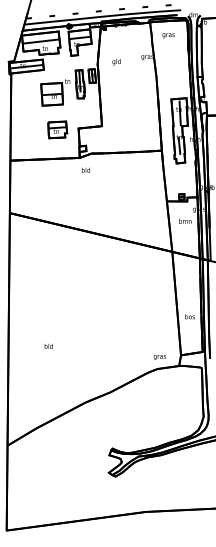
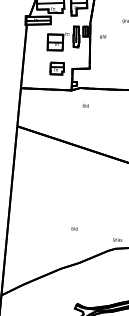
text: (116, 62) -> (102, 37), moved
text: (85, 169) -> (85, 105), moved
text: (48, 345) -> (74, 228), moved

